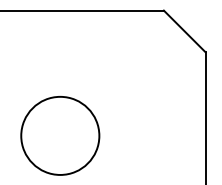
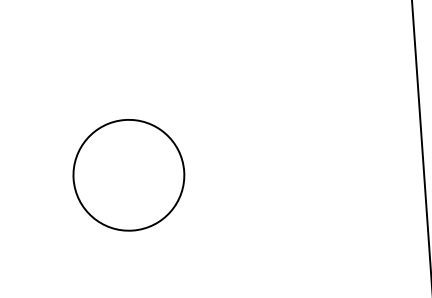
circle: (60, 135) -> (129, 174), size x0.7

